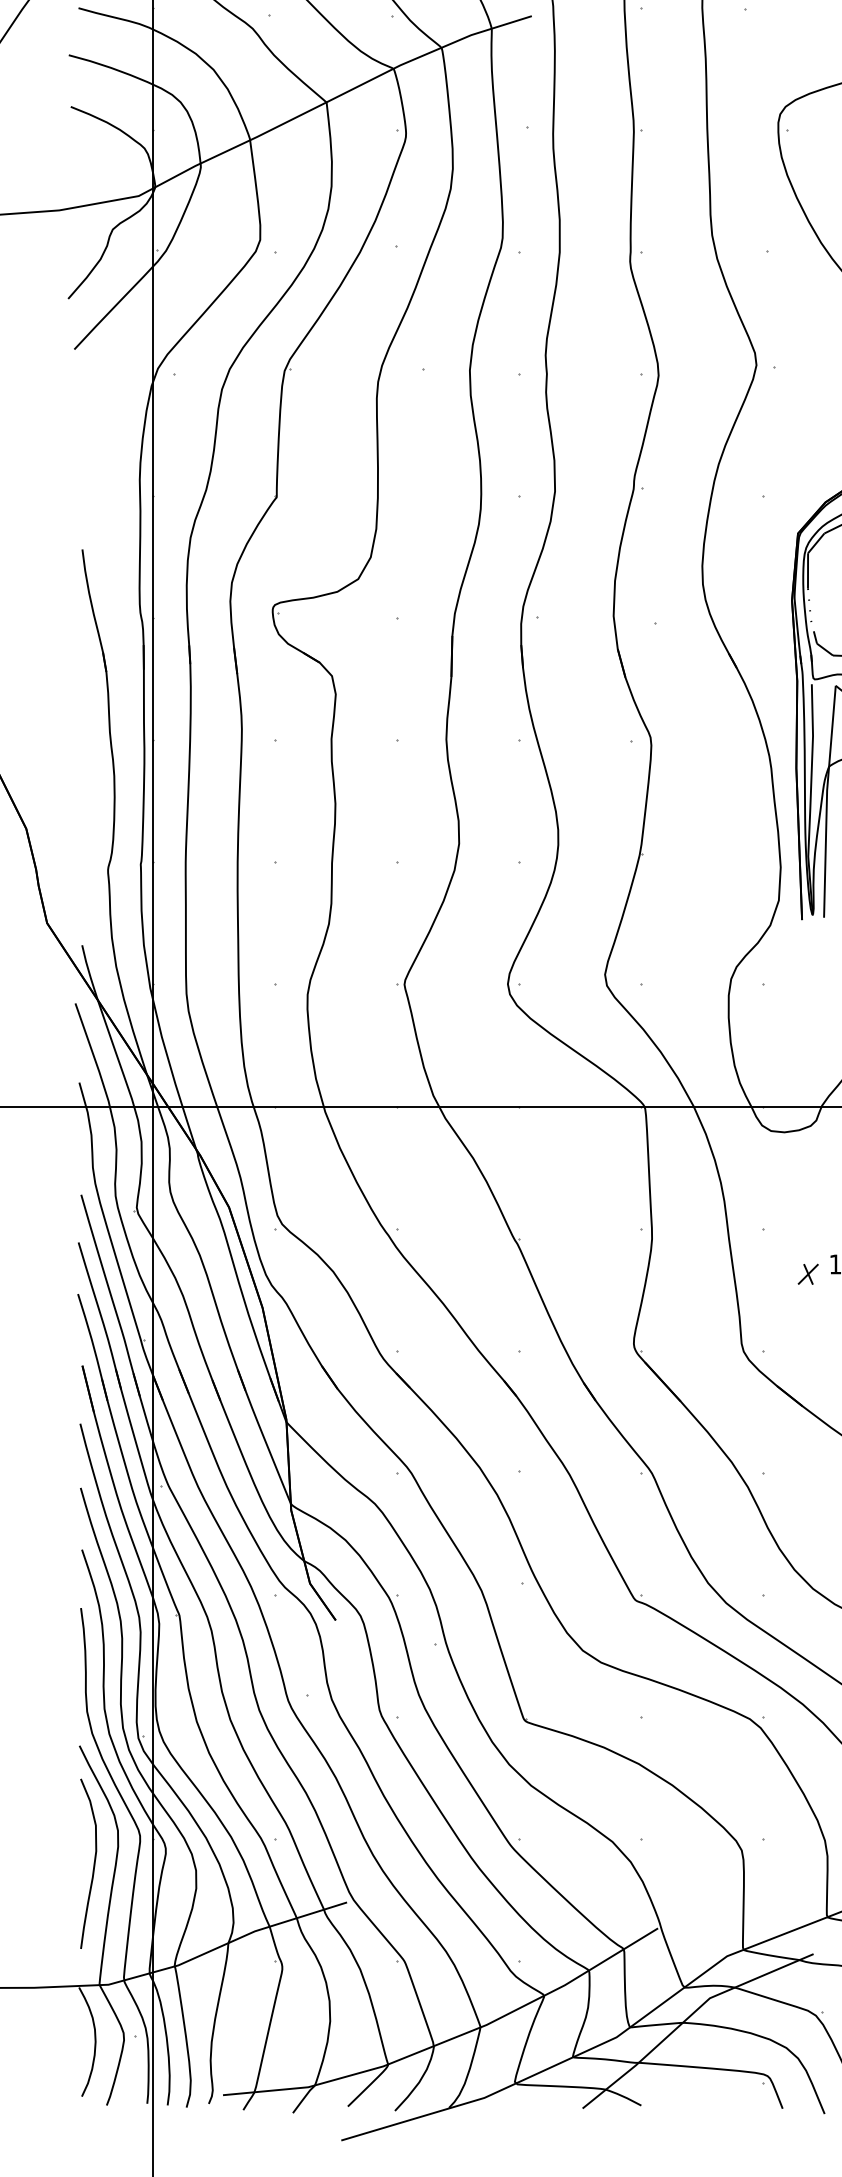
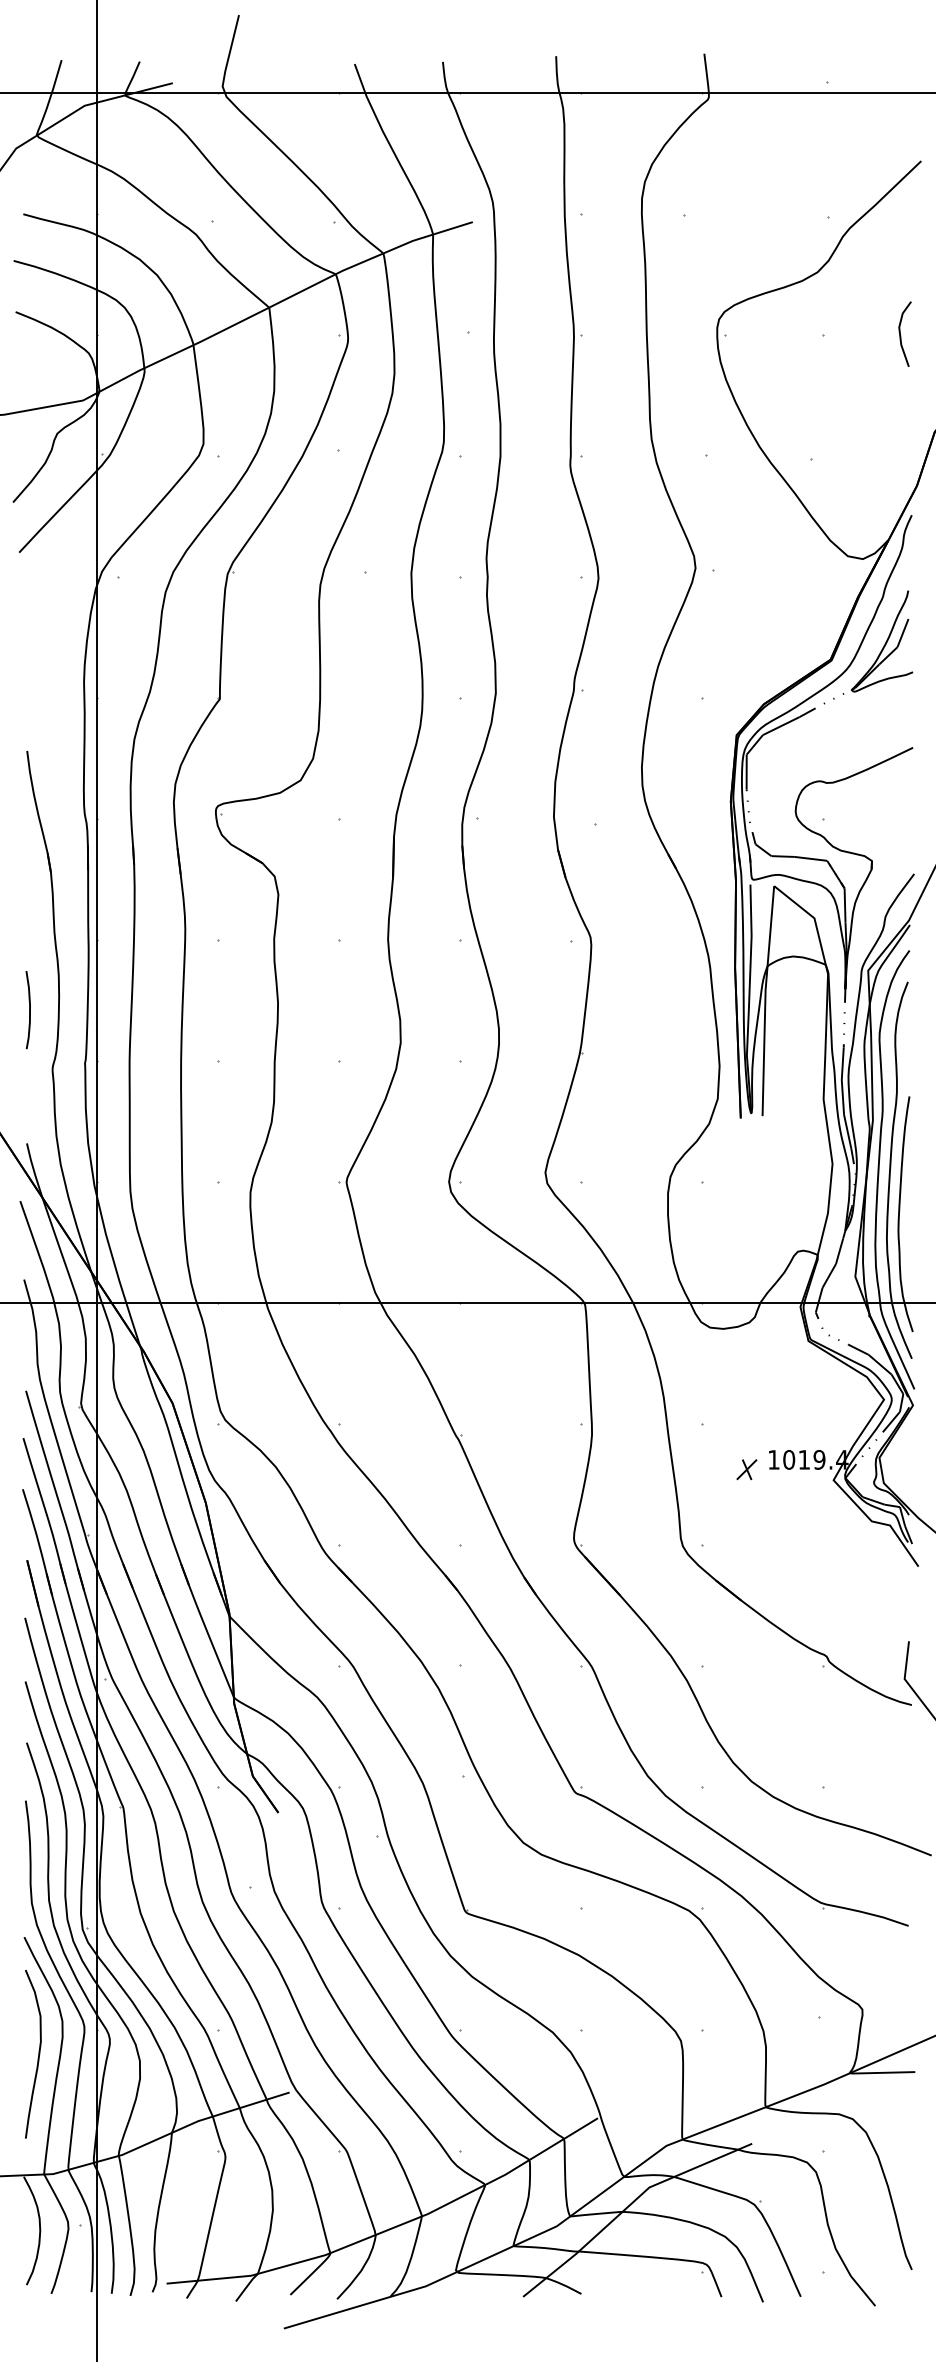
curve: (84, 811) -> (29, 1010), added

